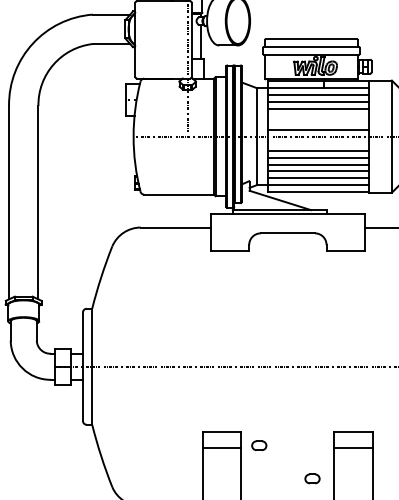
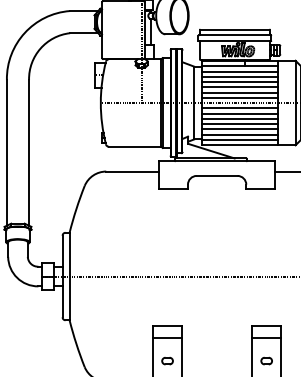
line: (318, 116) -> (240, 87), added
line: (318, 122) -> (240, 92), added
line: (318, 143) -> (240, 108), added
part: (259, 444) -> (167, 360), moved
part: (312, 478) -> (266, 360), moved

